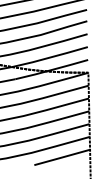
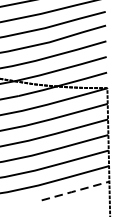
line: (61, 157) -> (74, 191), solid -> dashed

